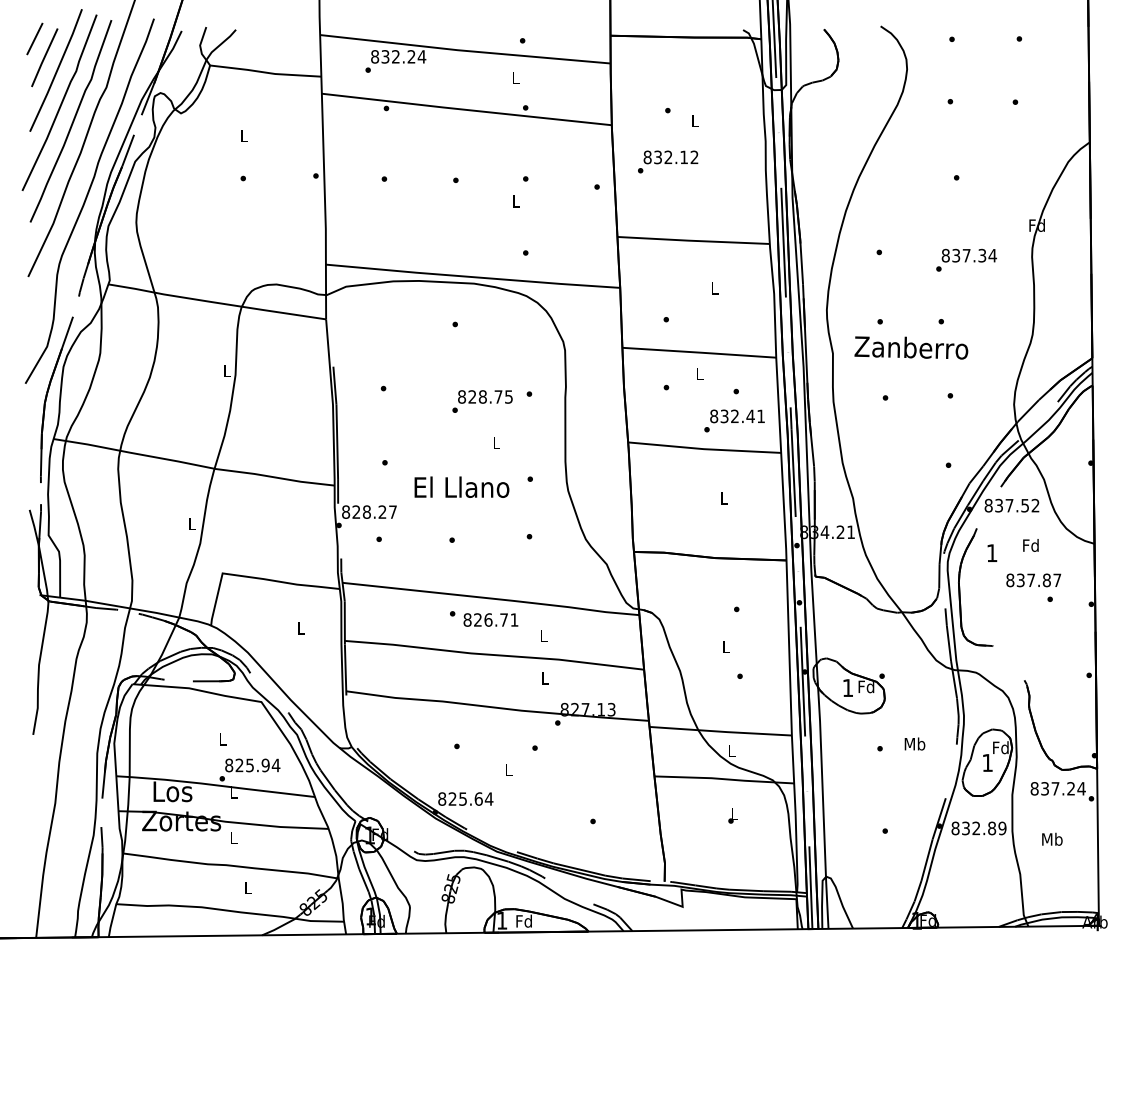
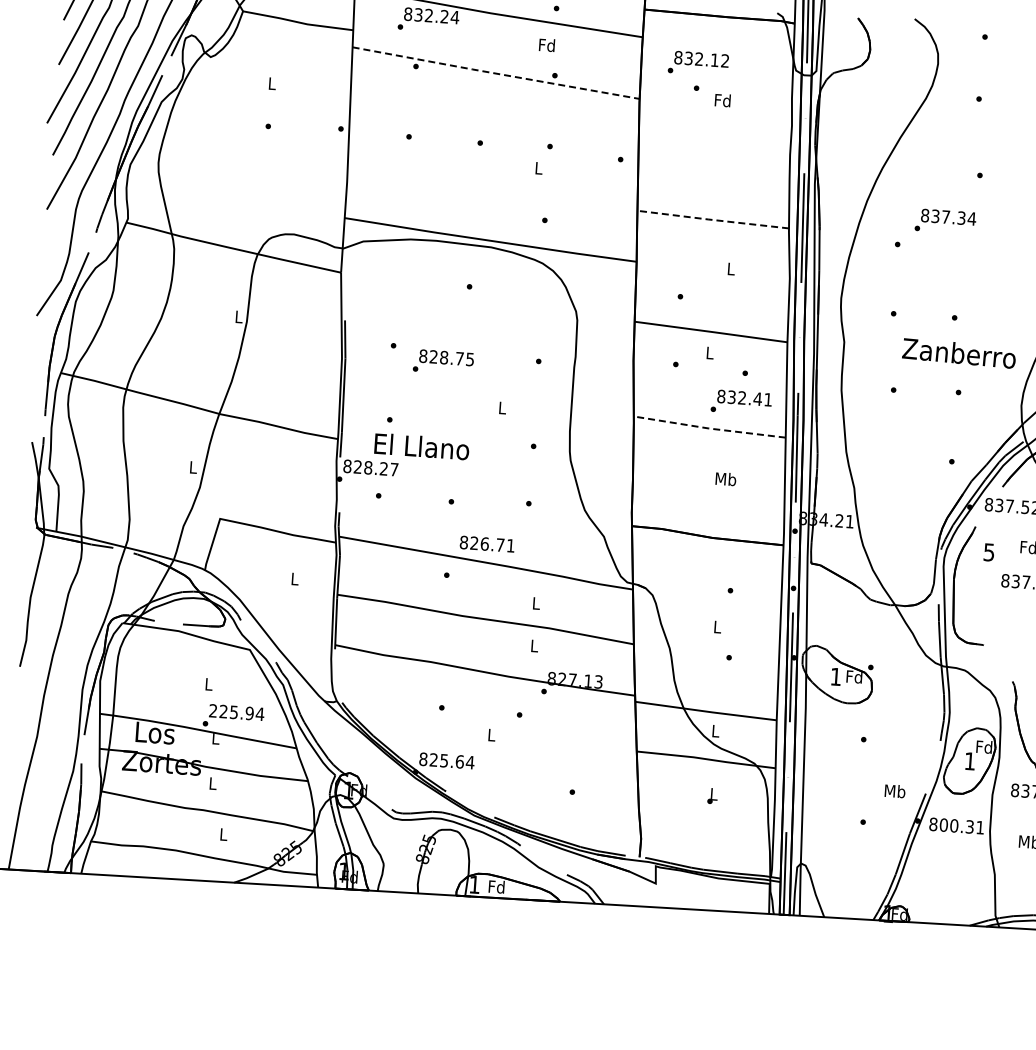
text: (515, 77) -> (546, 44), L -> Fd
line: (466, 109) -> (495, 73), solid -> dashed
text: (694, 120) -> (722, 99), L -> Fd
text: (668, 161) -> (698, 63), moved
line: (692, 240) -> (712, 219), solid -> dashed
text: (966, 259) -> (945, 220), moved
text: (911, 347) -> (959, 353), moved
text: (482, 401) -> (443, 362), moved
line: (703, 449) -> (708, 428), solid -> dashed
text: (461, 486) -> (421, 445), moved
text: (724, 498) -> (726, 479), L -> Mb
text: (992, 553) -> (989, 552), 1 -> 5
text: (490, 619) -> (486, 543), moved
text: (914, 743) -> (894, 790), moved
text: (229, 765) -> (213, 710), 825.94 -> 225.94
text: (984, 828) -> (962, 826), 832.89 -> 800.31

